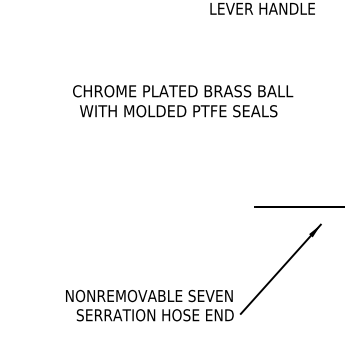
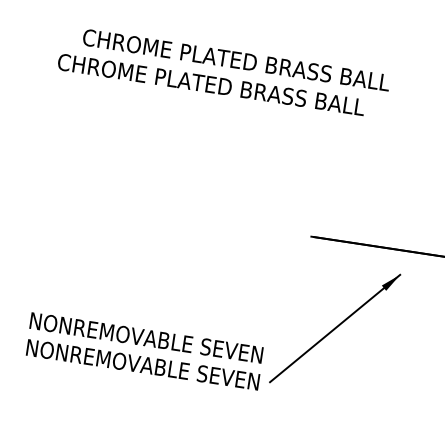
text: (168, 111) -> (211, 85), WITH MOLDED PTFE SEALS -> CHROME PLATED BRASS BALL
text: (149, 315) -> (142, 365), SERRATION HOSE END -> NONREMOVABLE SEVEN

